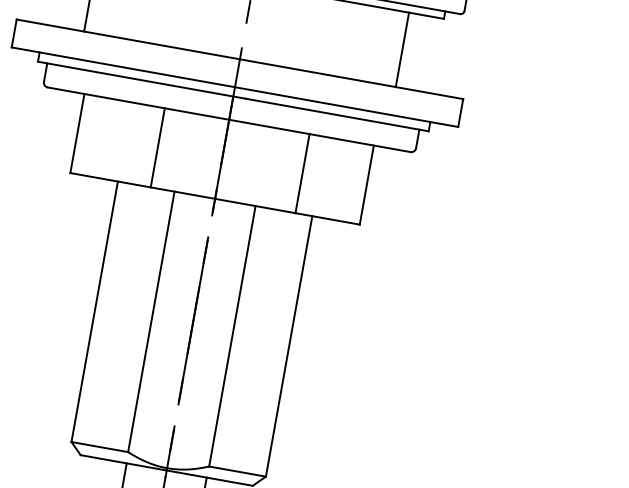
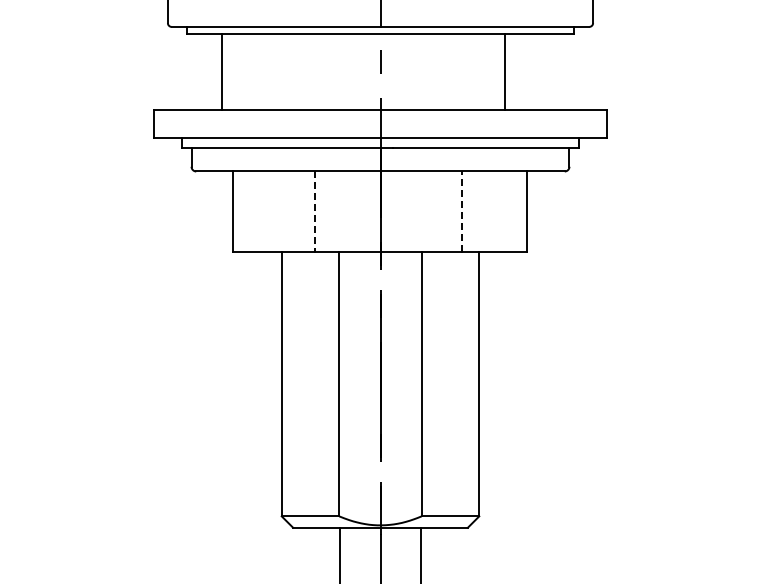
line: (402, 50) -> (504, 72), moved
line: (158, 148) -> (315, 212), solid -> dashed
line: (302, 173) -> (462, 211), solid -> dashed

